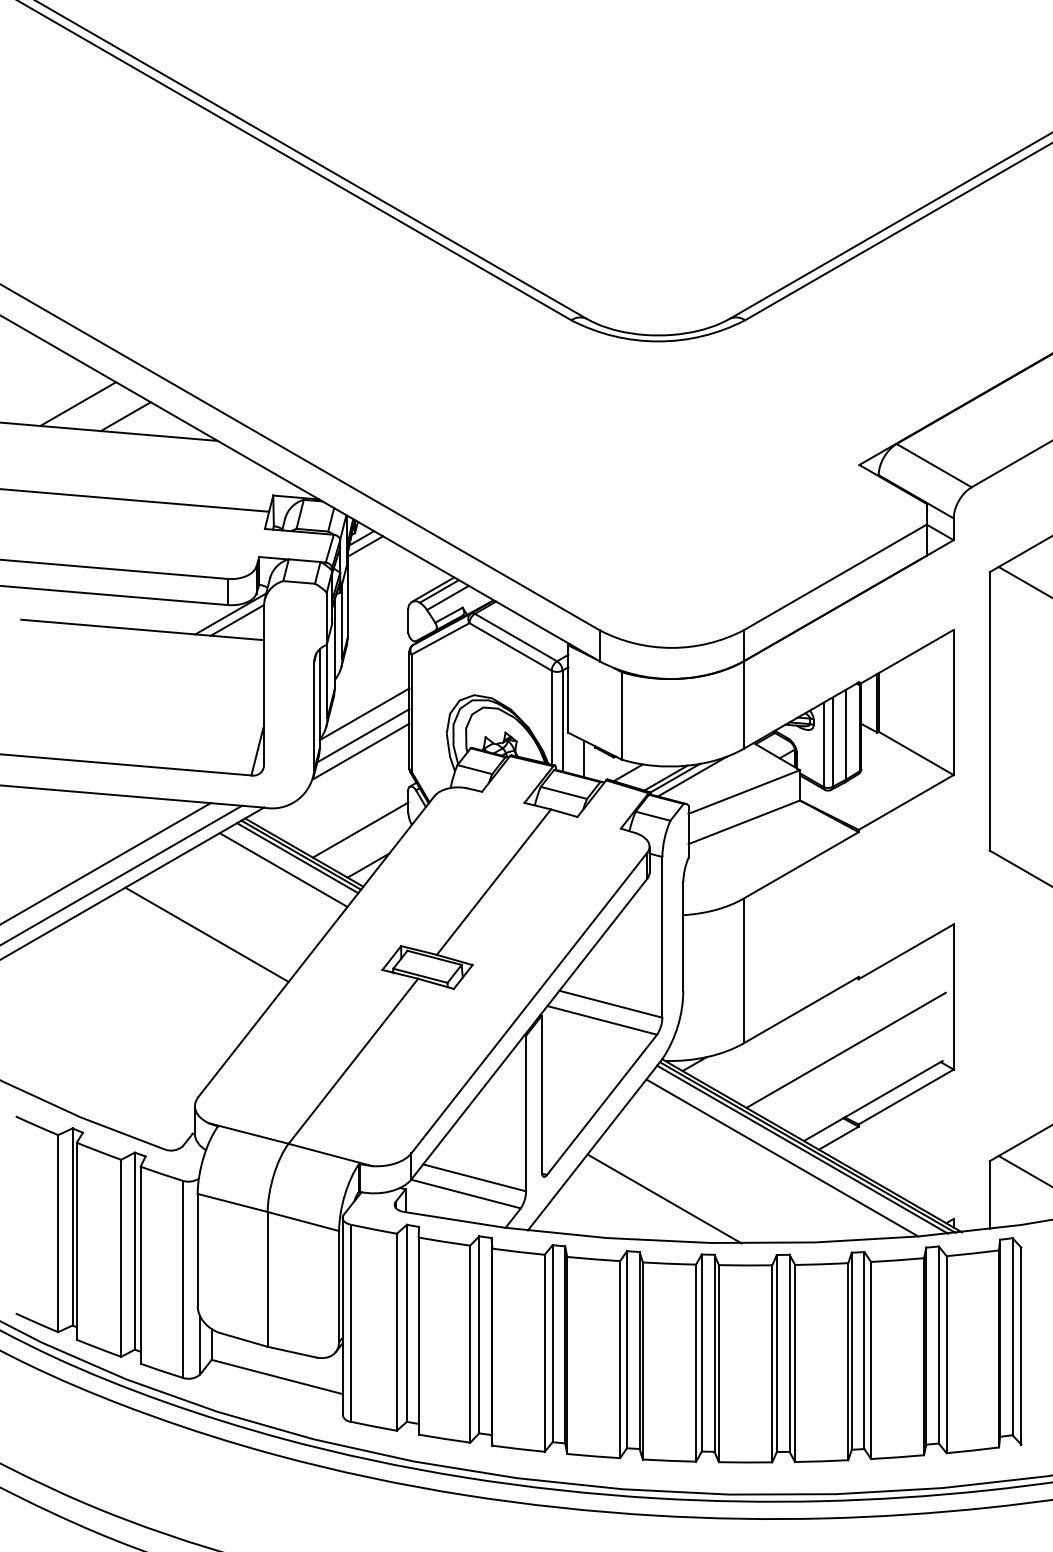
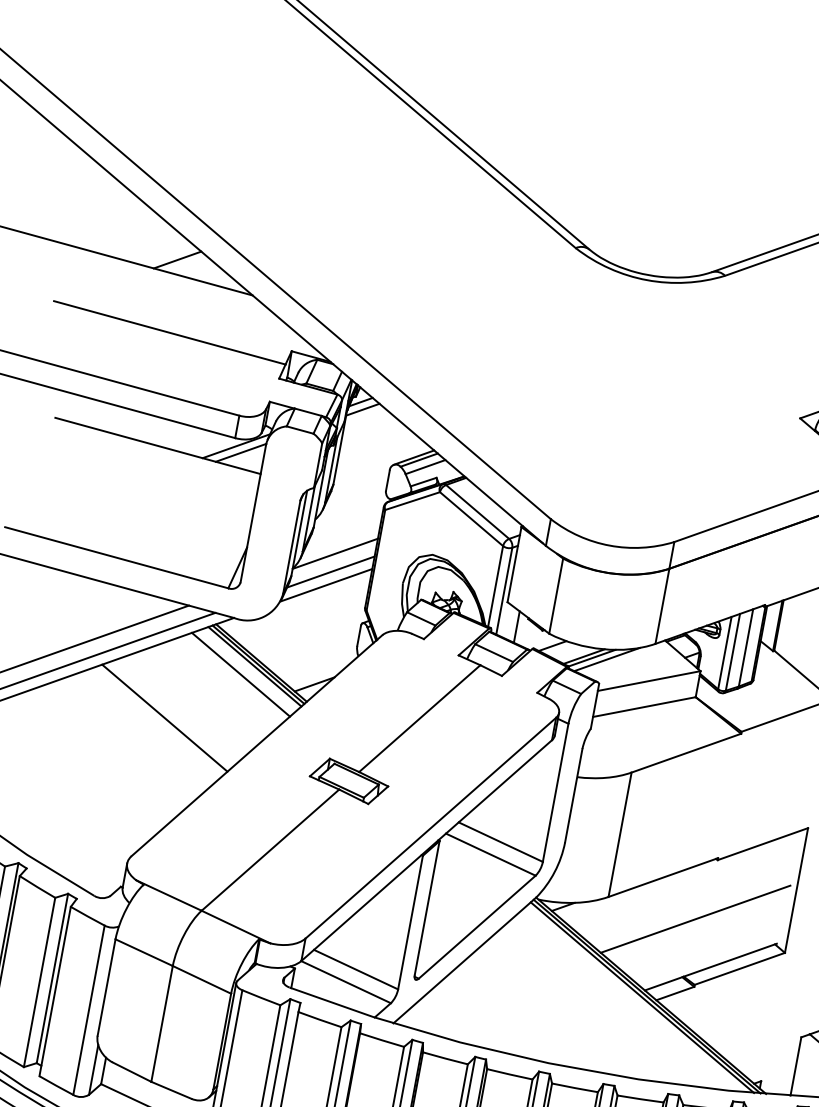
line: (78, 403) -> (139, 241), removed
line: (360, 829) -> (313, 652), removed
line: (782, 1157) -> (623, 1001), removed
line: (664, 1198) -> (515, 1017), removed

